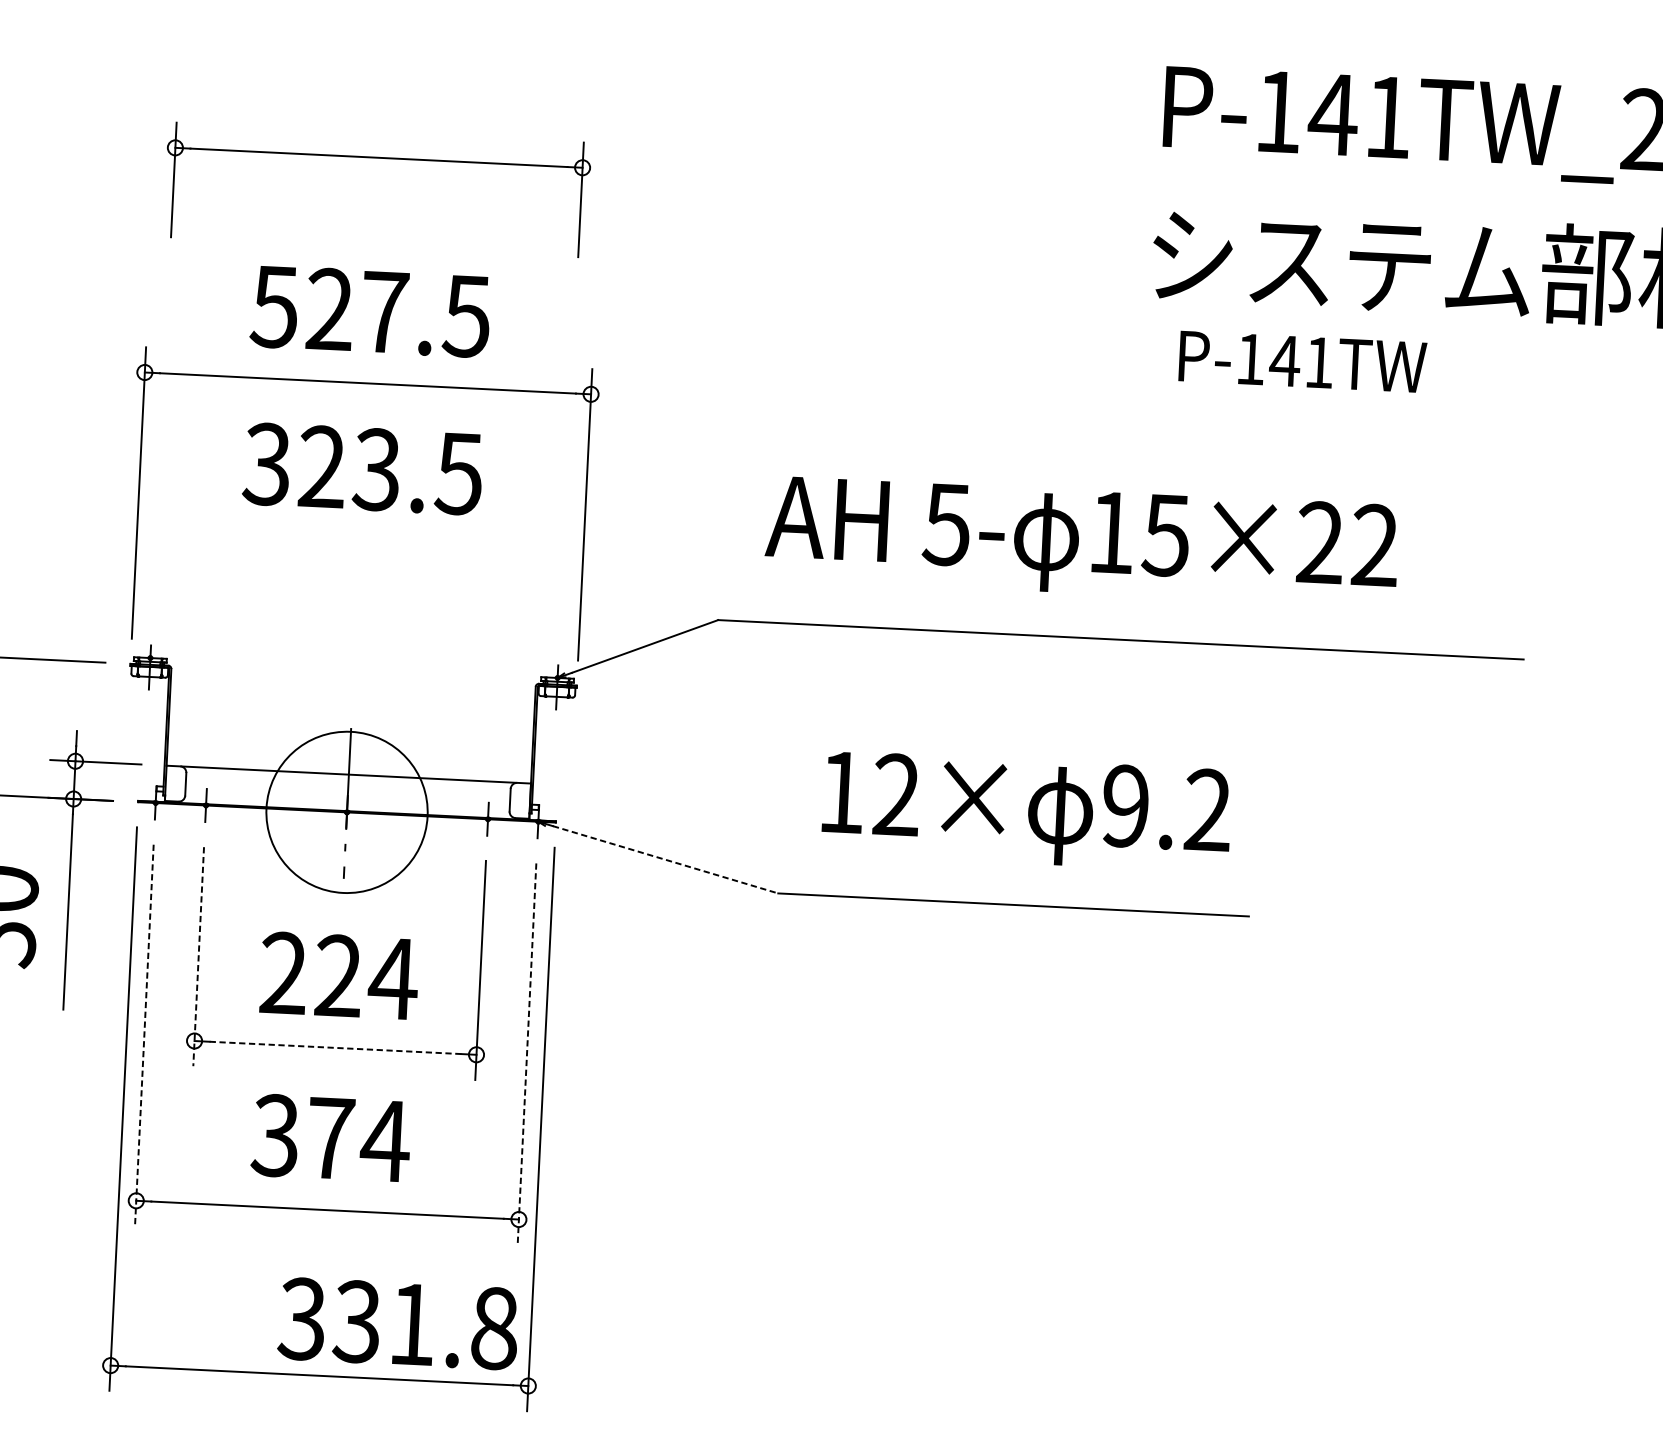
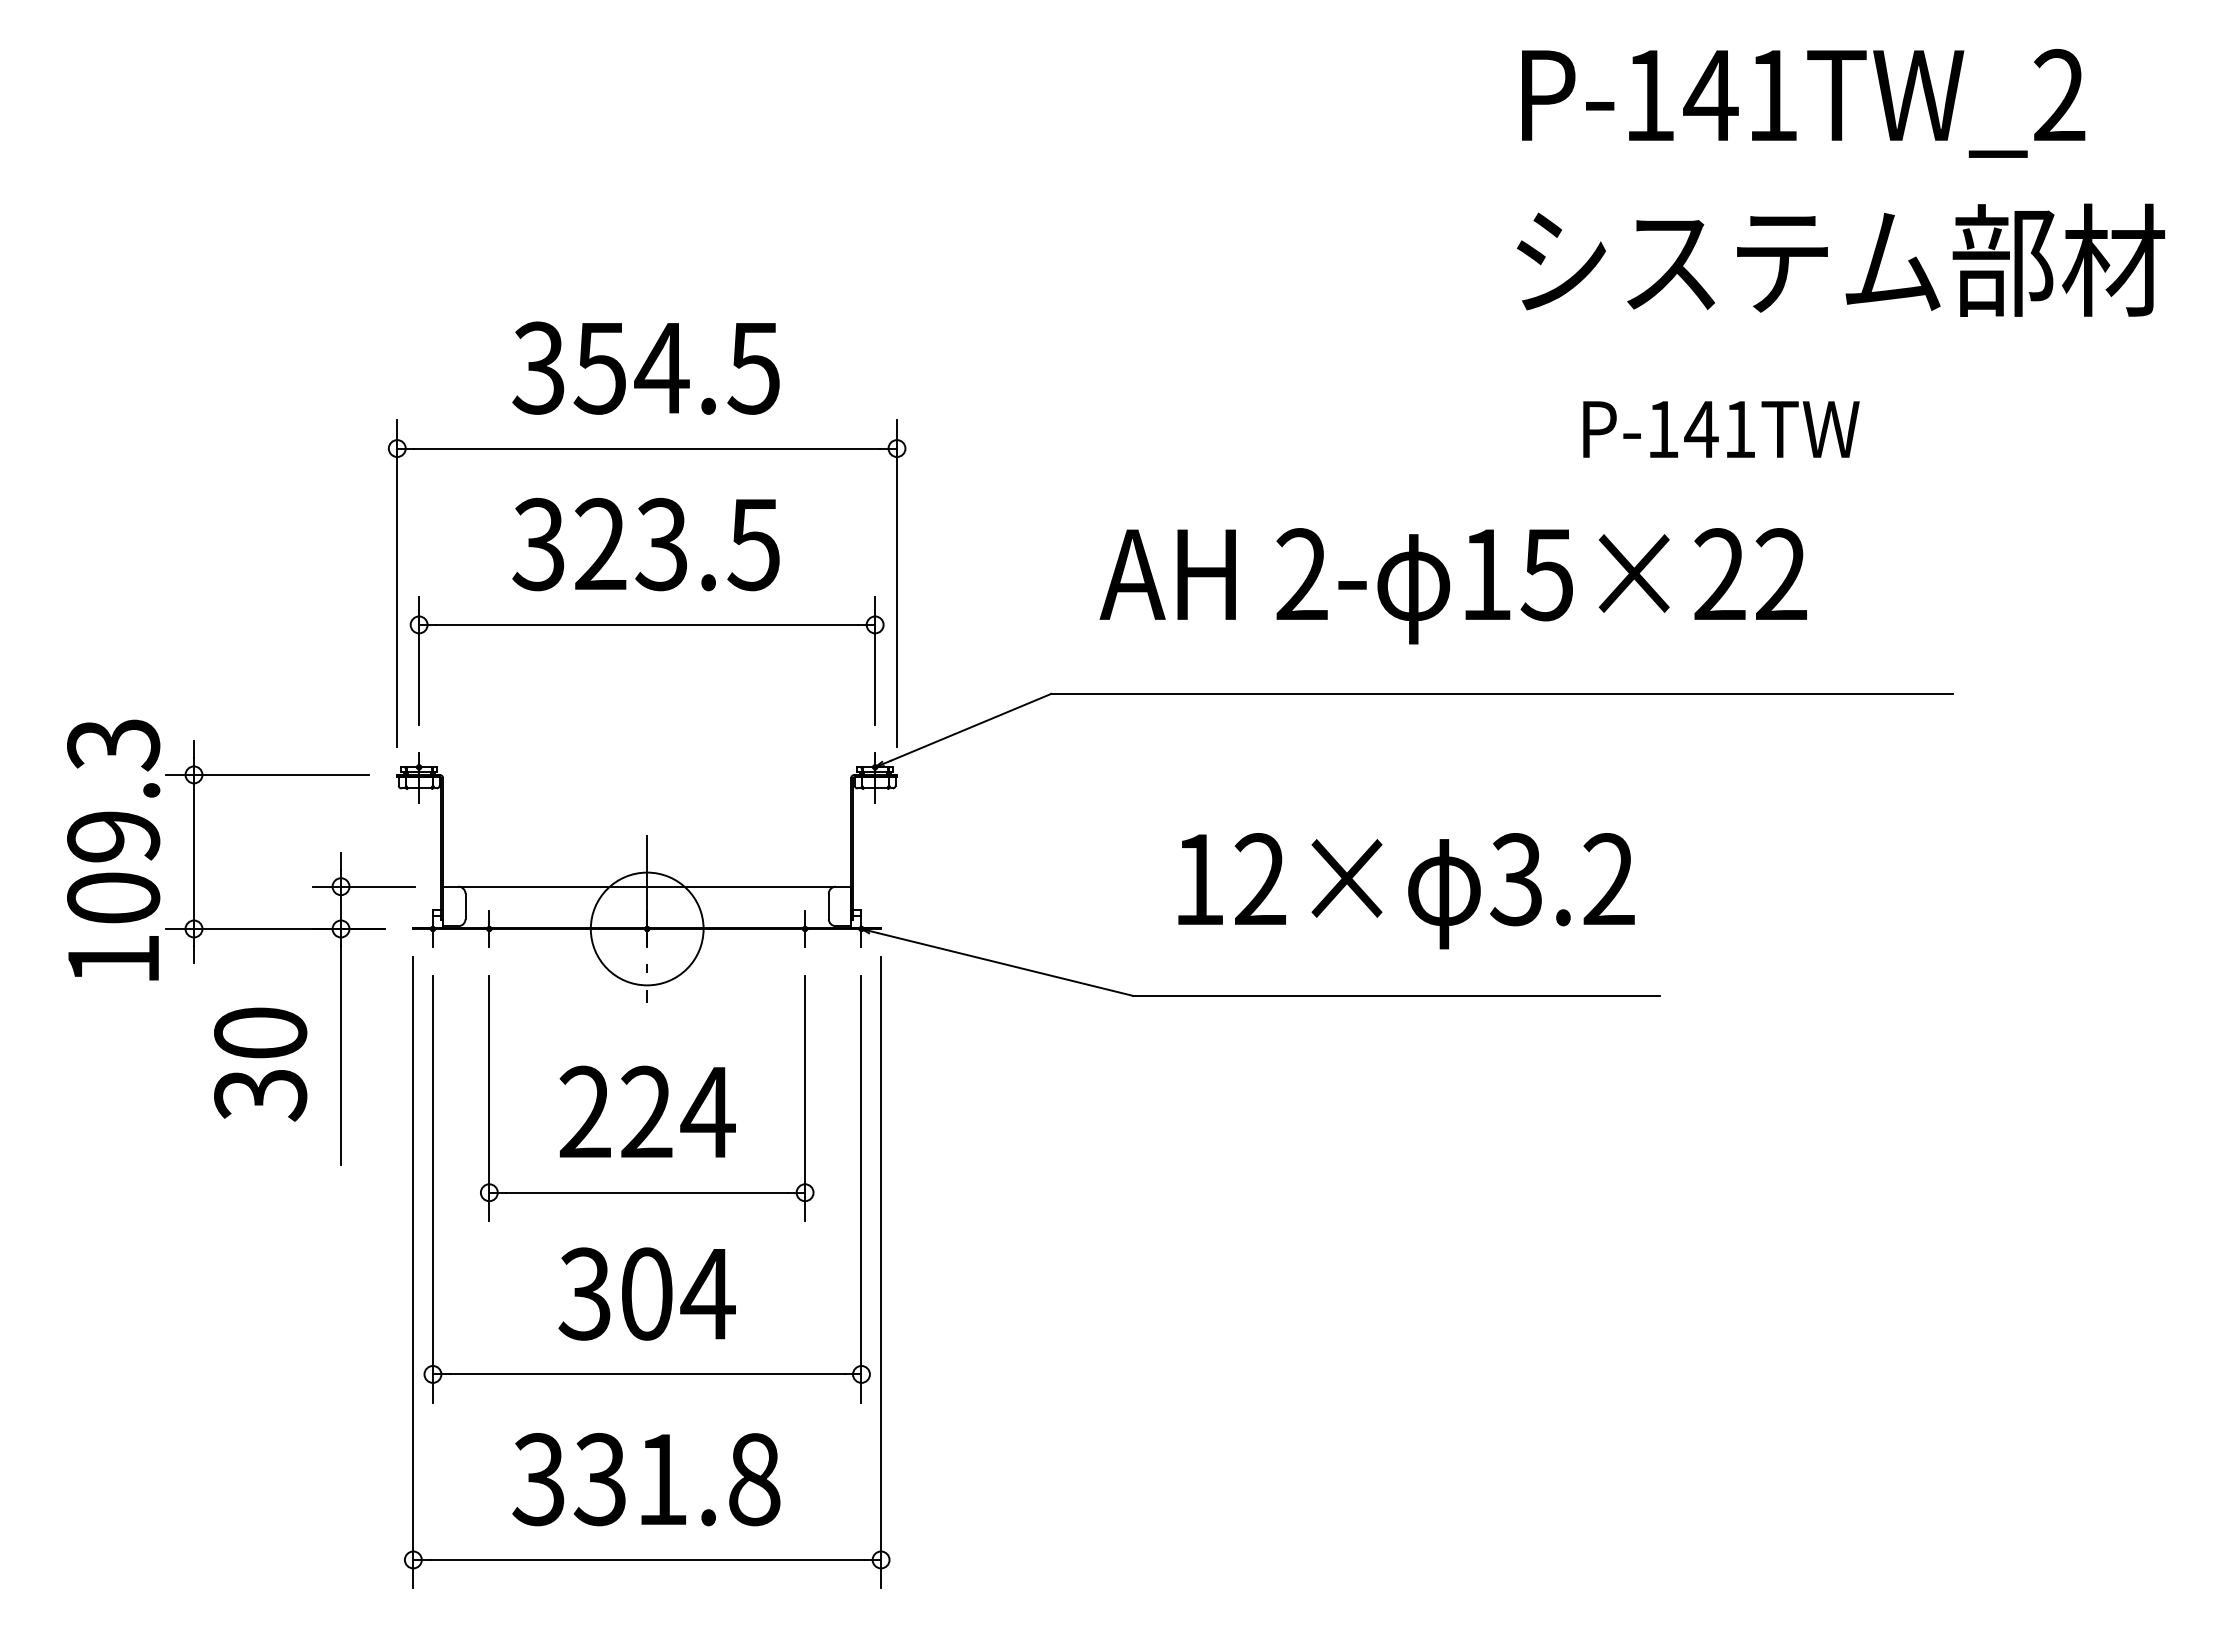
part: (378, 158) -> (646, 625), moved
text: (329, 308) -> (600, 367), 527.5 -> 354.5
text: (1302, 361) -> (1721, 429), moved
text: (946, 524) -> (1301, 574), 5- -> 2-
text: (1124, 806) -> (1515, 879), 9.2 -> 3.2
circle: (346, 811) -> (646, 928), size x0.62
line: (665, 859) -> (1005, 964), dashed -> solid
line: (198, 956) -> (489, 1098), dashed -> solid
line: (143, 1035) -> (432, 1189), dashed -> solid
line: (335, 1047) -> (647, 1192), dashed -> solid
line: (527, 1054) -> (861, 1189), dashed -> solid
text: (331, 1137) -> (647, 1293), 374 -> 304
text: (398, 1323) -> (646, 1479), moved

